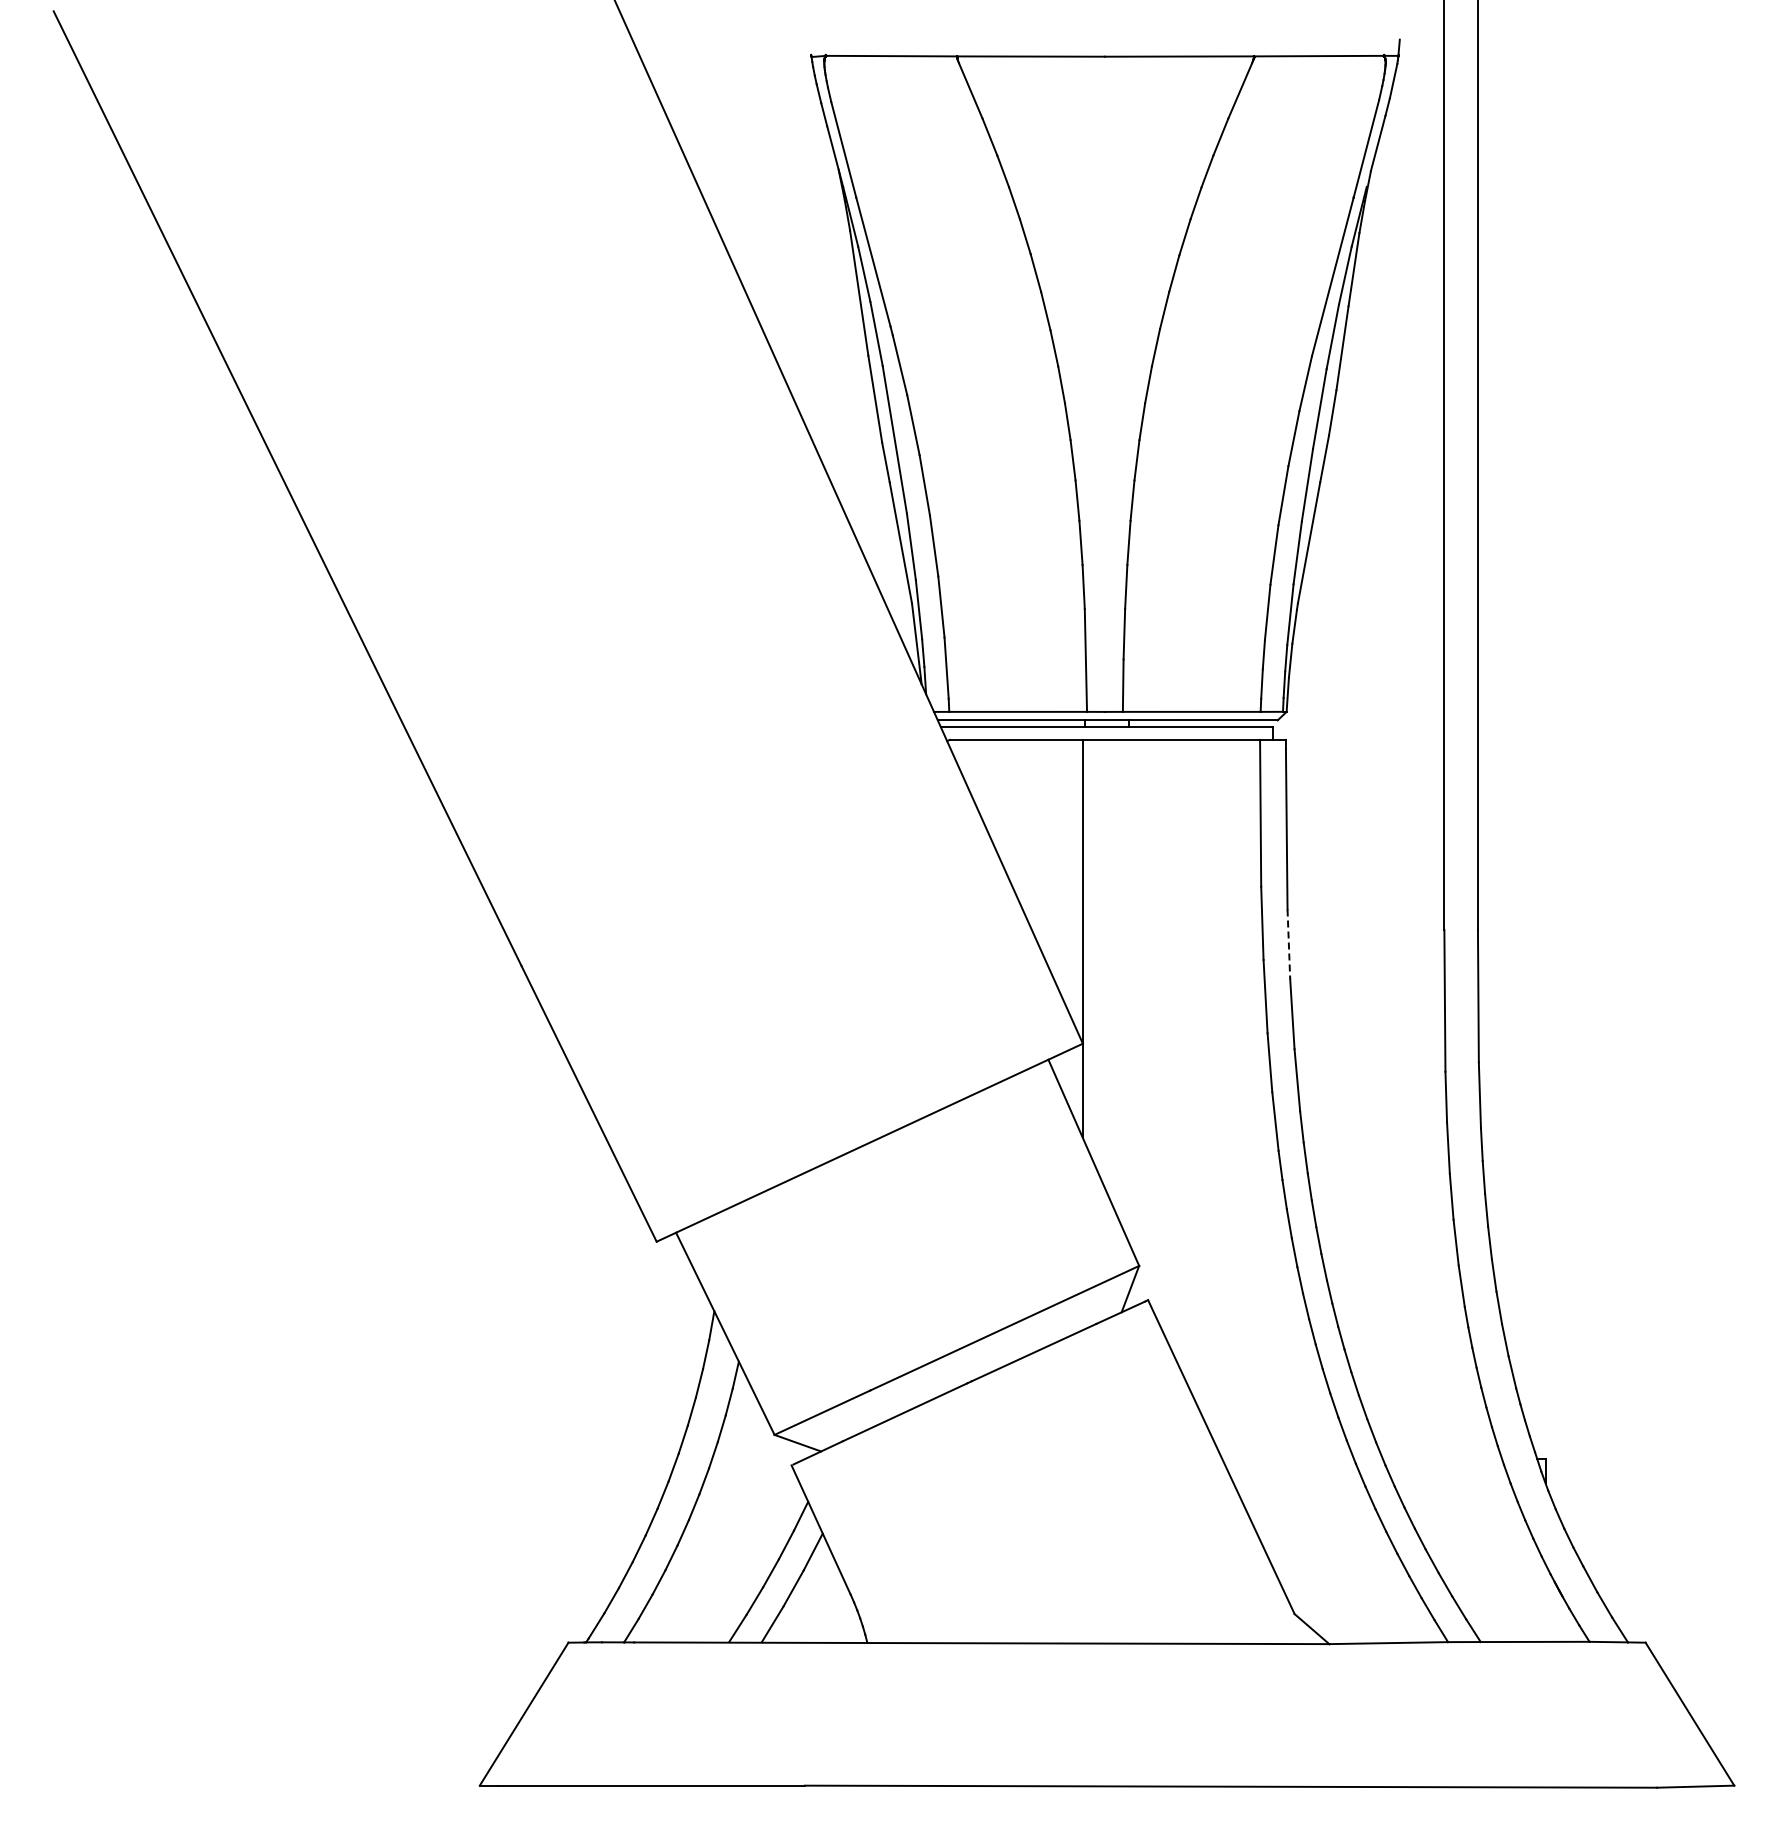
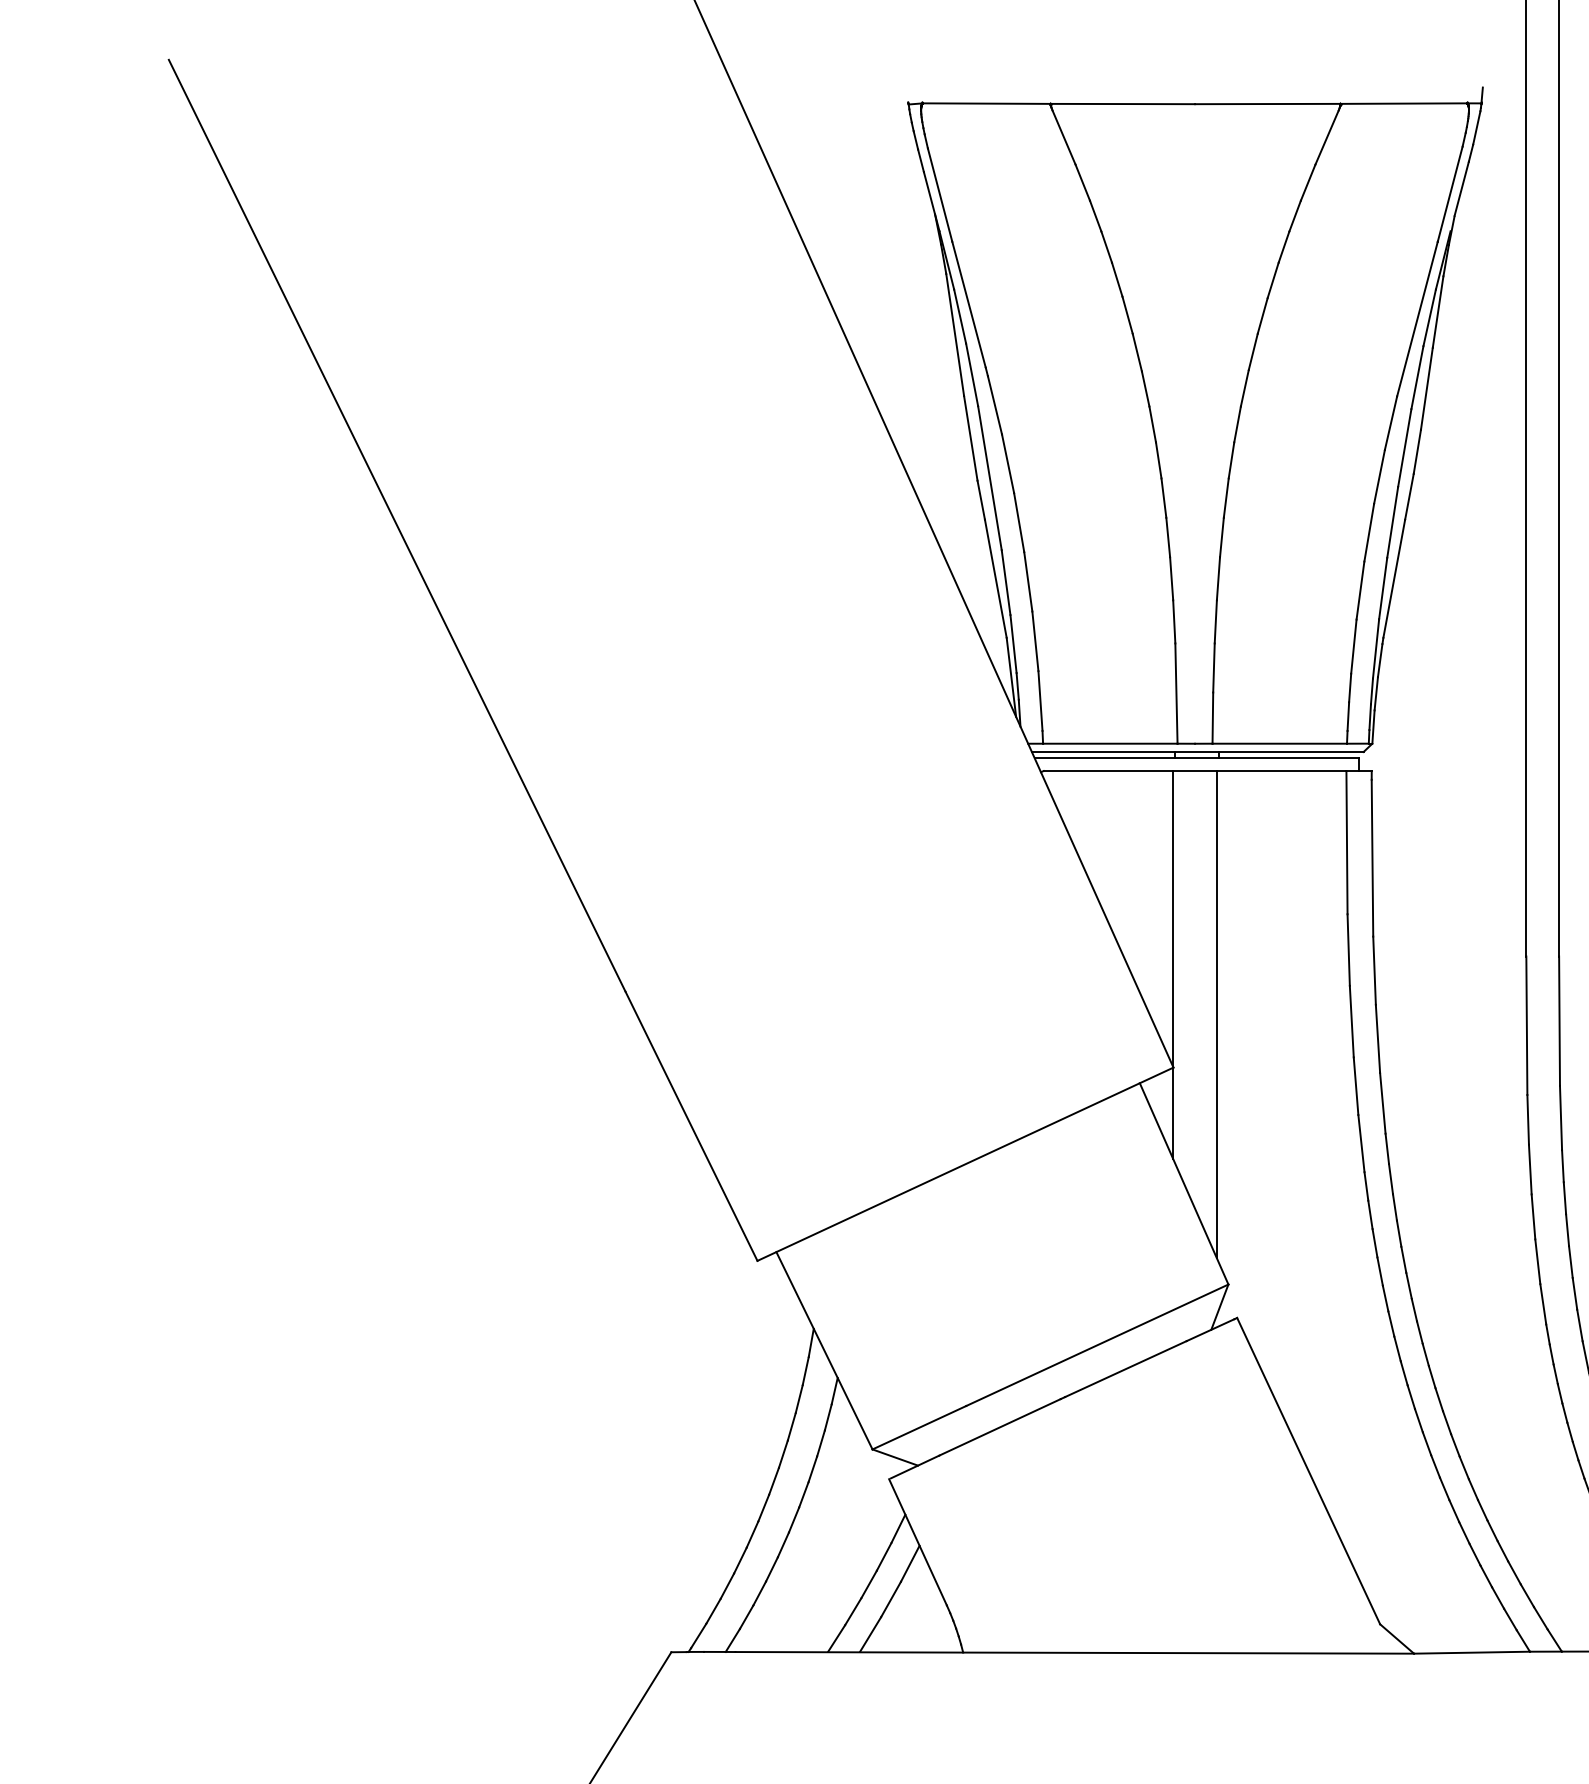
line: (1288, 944) -> (1374, 970), dashed -> solid
line: (1127, 988) -> (1217, 1013), added

